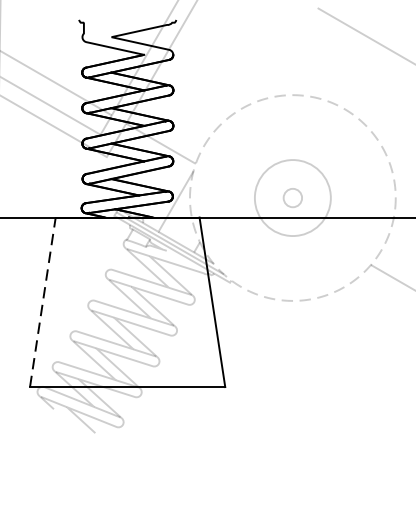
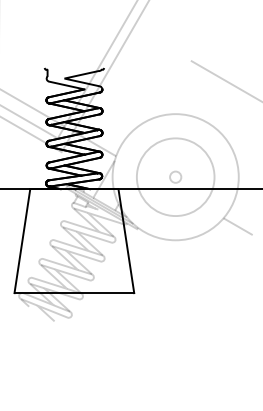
circle: (292, 198) -> (175, 177), dashed -> solid
circle: (292, 198) -> (175, 177), size x1.67
line: (43, 302) -> (22, 241), dashed -> solid

